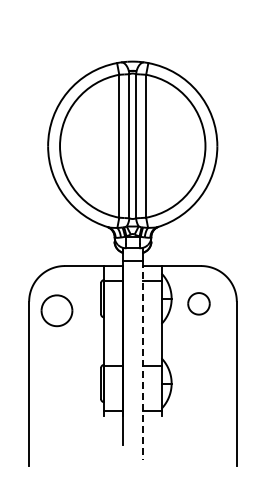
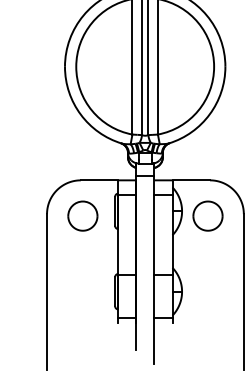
part: (198, 303) -> (207, 215), size x1.43
part: (56, 310) -> (82, 215), moved
line: (142, 360) -> (154, 269), dashed -> solid

